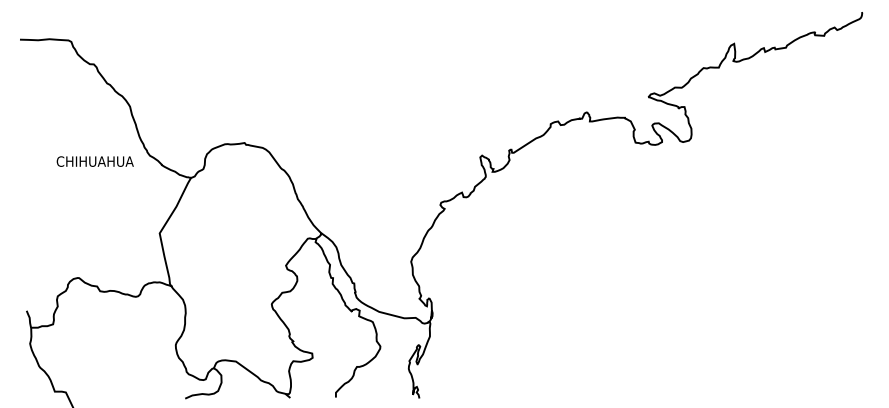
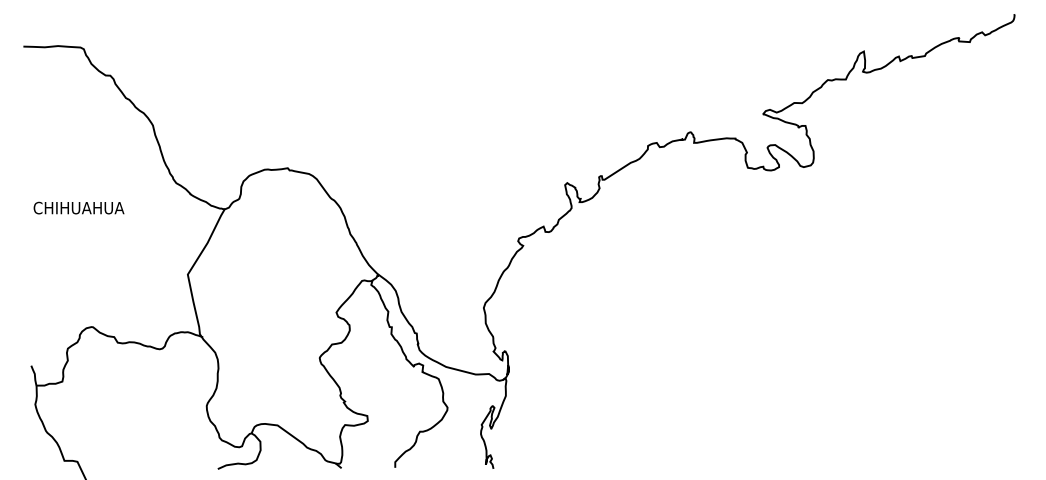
text: (94, 161) -> (78, 207), moved

